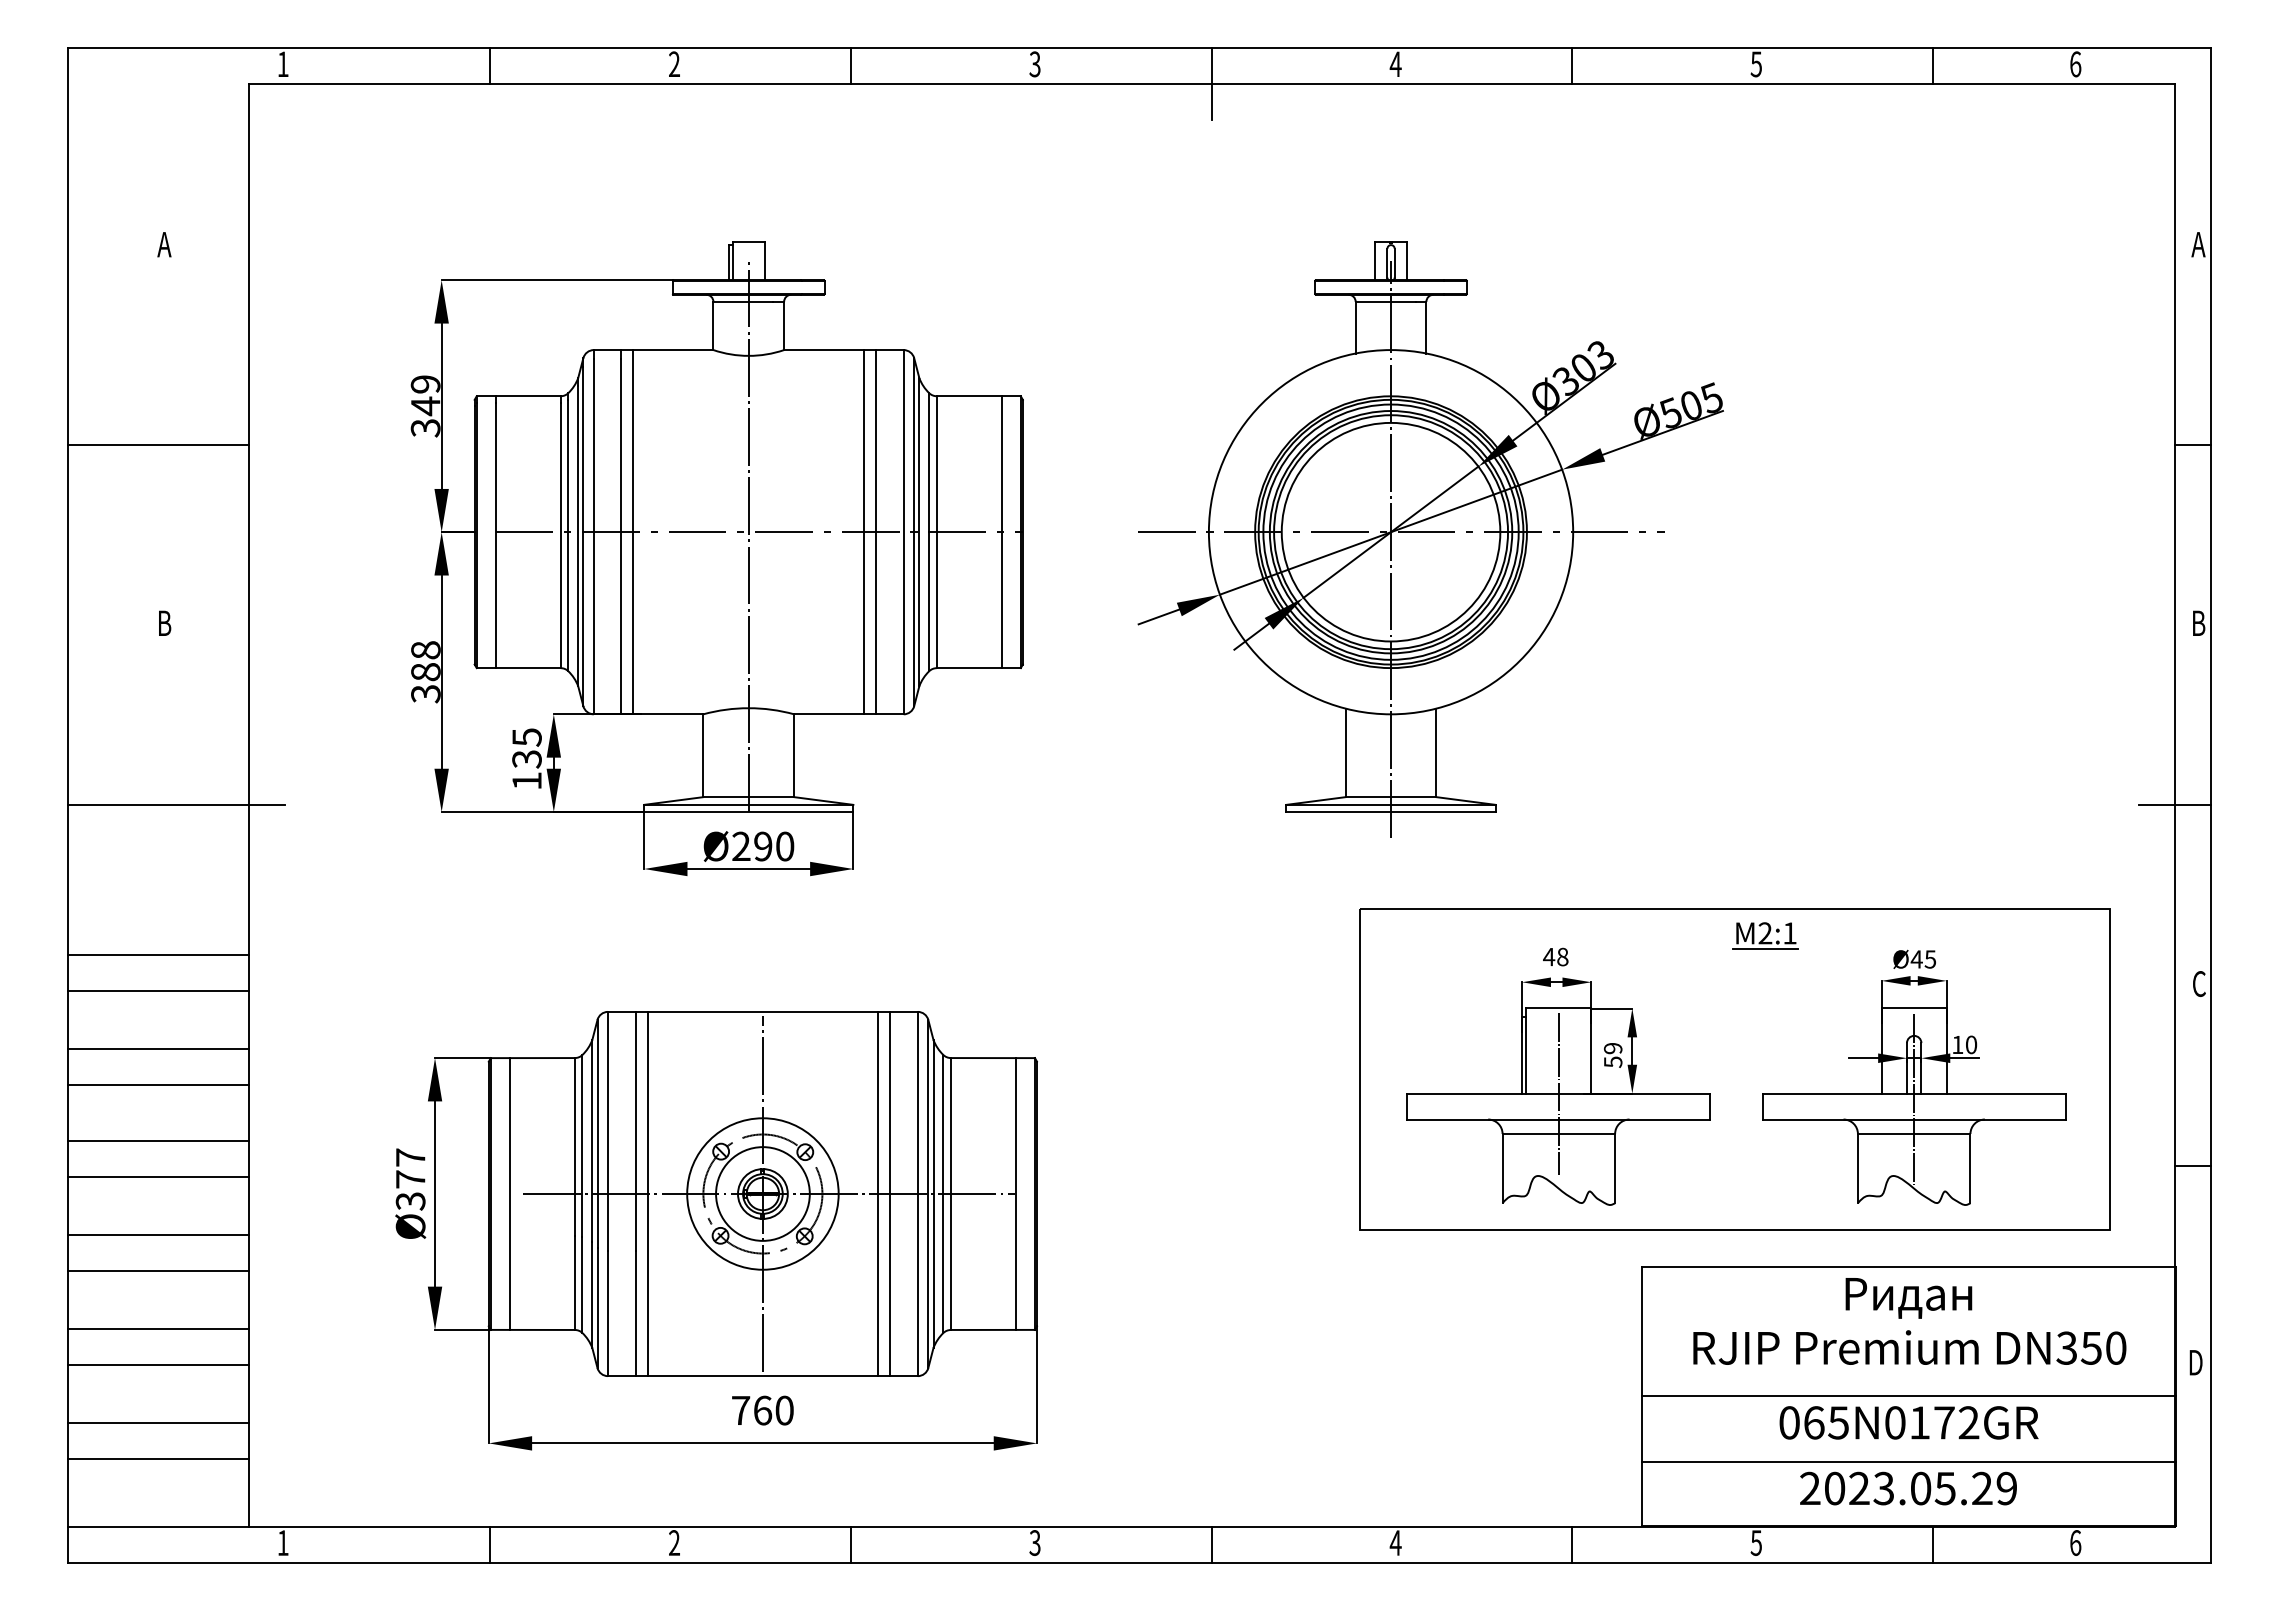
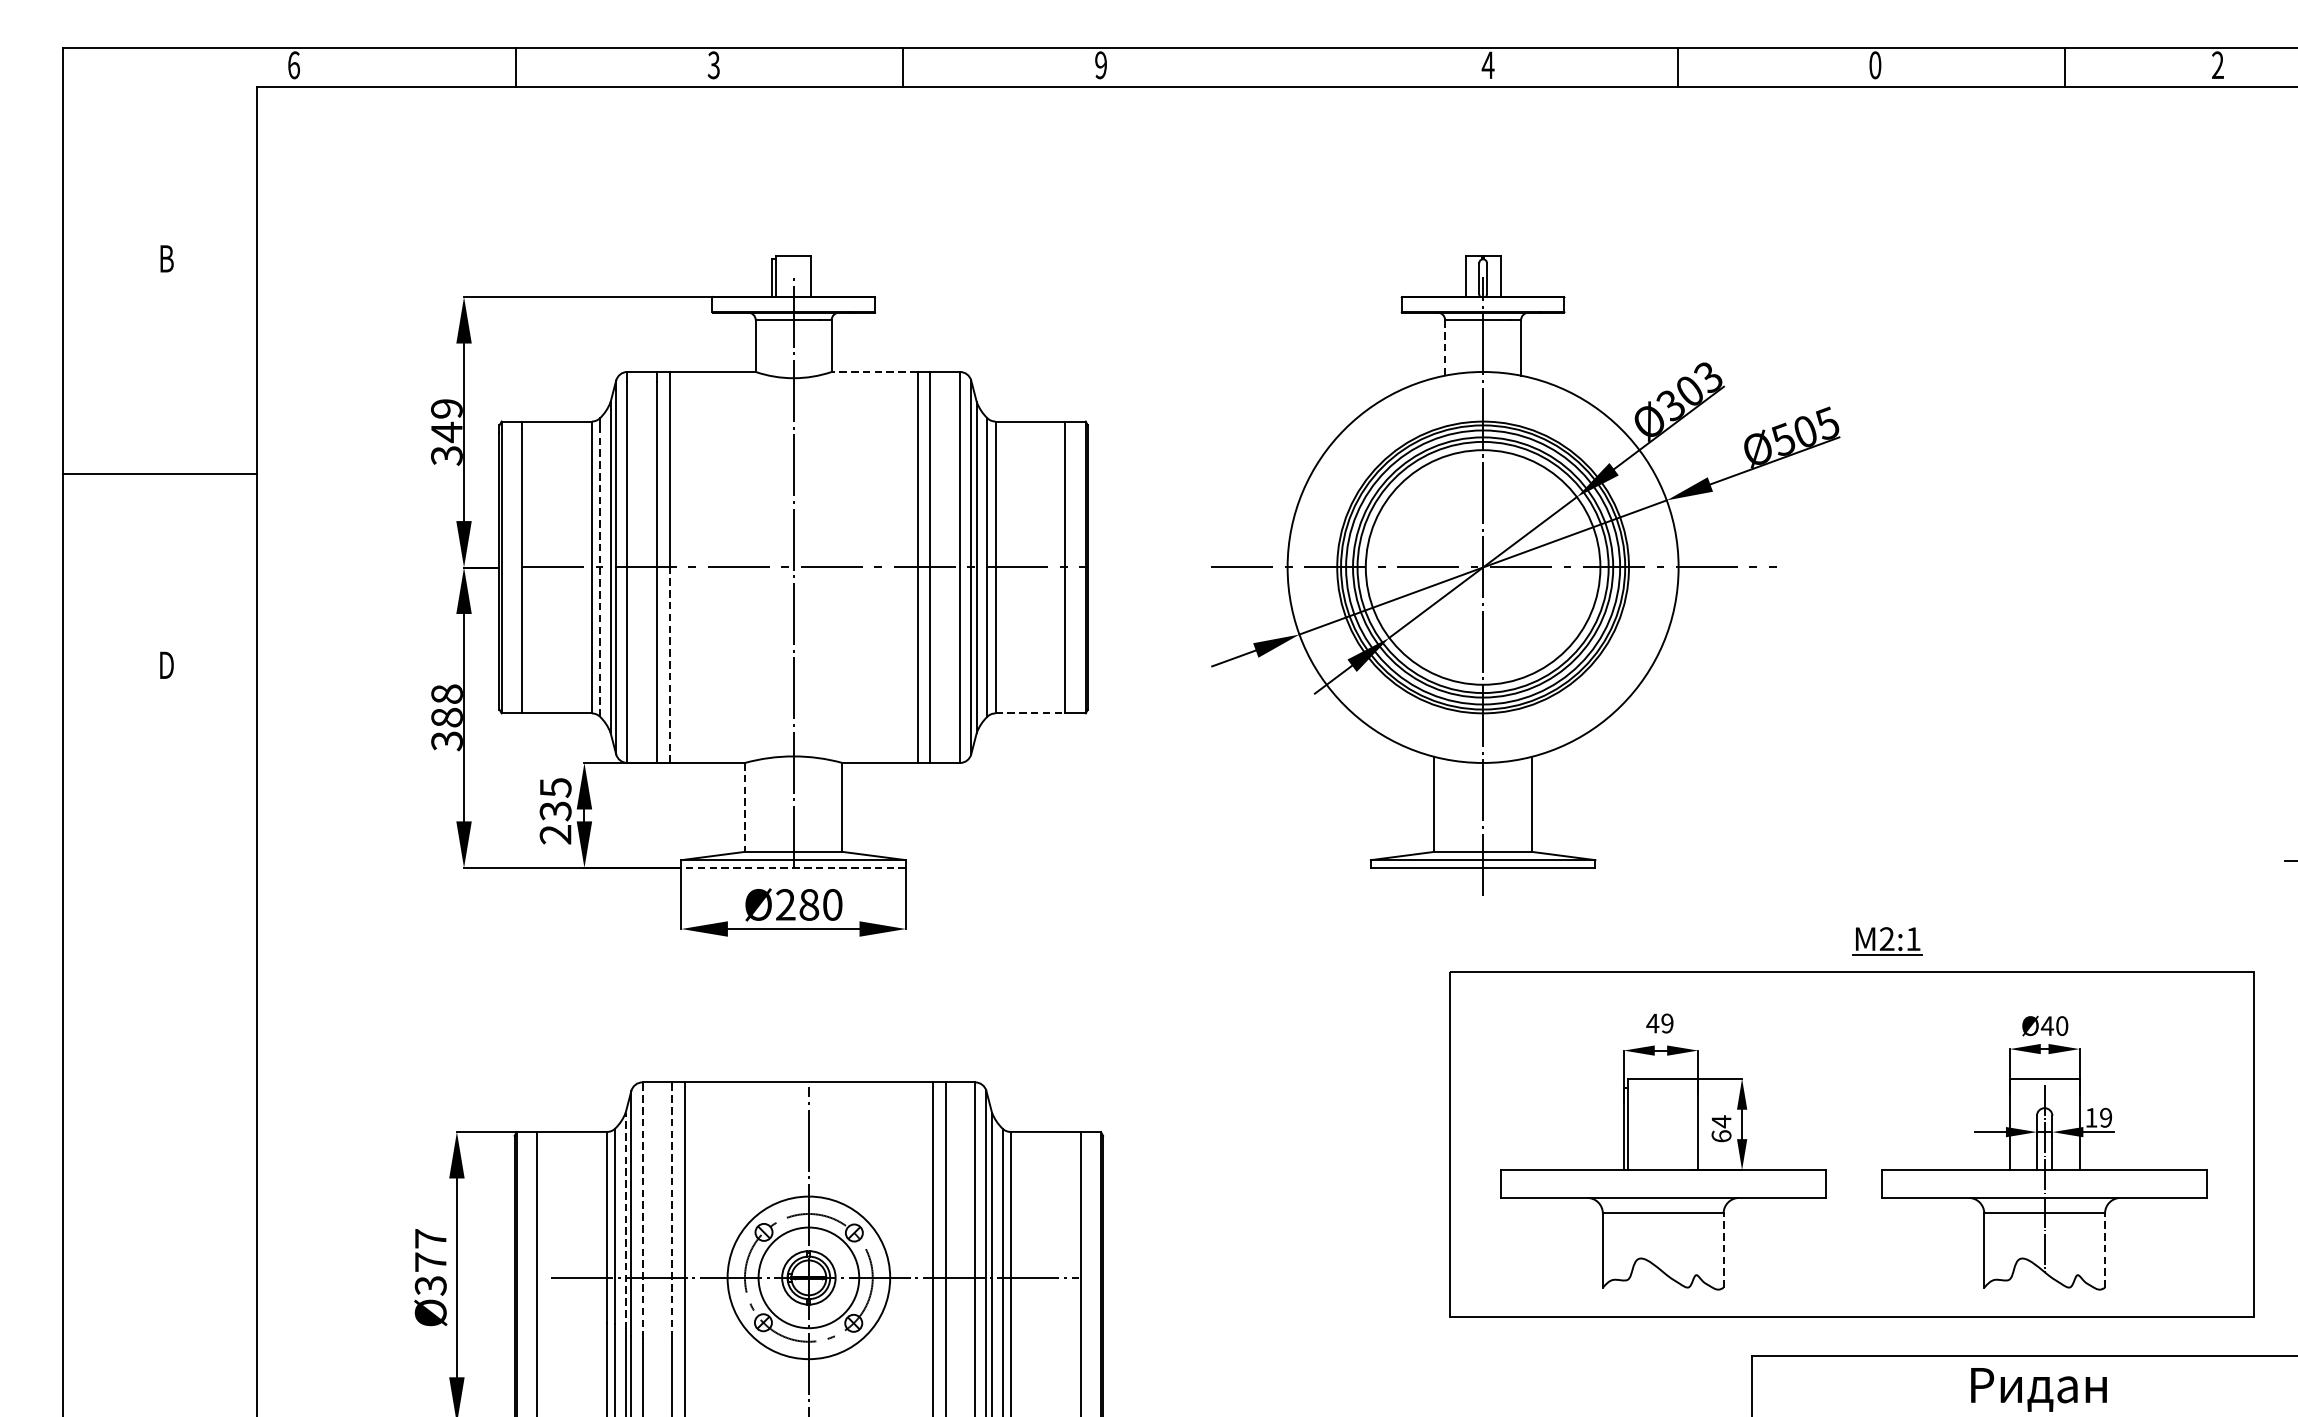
text: (283, 64) -> (294, 65), 1 -> 6
text: (673, 64) -> (712, 65), 2 -> 3
text: (1034, 64) -> (1100, 65), 3 -> 9
text: (1755, 64) -> (1874, 65), 5 -> 0
text: (2075, 64) -> (2217, 65), 6 -> 2
line: (1211, 84) -> (1290, 86), removed
text: (164, 244) -> (166, 258), A -> B
line: (1355, 327) -> (1444, 347), solid -> dashed
line: (823, 350) -> (873, 372), solid -> dashed
line: (568, 535) -> (600, 571), solid -> dashed
text: (164, 622) -> (166, 664), B -> D
line: (633, 622) -> (669, 664), solid -> dashed
line: (969, 668) -> (1030, 713), solid -> dashed
line: (703, 756) -> (745, 808), solid -> dashed
text: (526, 781) -> (555, 835), 135 -> 235
line: (176, 805) -> (179, 860), removed
line: (748, 812) -> (793, 868), solid -> dashed
text: (763, 846) -> (809, 904), 290 -> 280
part: (1765, 935) -> (1887, 941), moved
line: (158, 955) -> (160, 1021), removed
text: (1562, 956) -> (1667, 1022), 48 -> 49
text: (1930, 959) -> (2062, 1026), Ø45 -> Ø40
line: (158, 991) -> (160, 1060), removed
text: (1971, 1044) -> (2106, 1117), 10 -> 19
line: (158, 1049) -> (160, 1122), removed
text: (1613, 1054) -> (1721, 1128), 59 -> 64
line: (158, 1085) -> (160, 1161), removed
line: (1558, 1094) -> (1662, 1171), removed
line: (607, 1130) -> (642, 1209), solid -> dashed
line: (635, 1130) -> (672, 1209), solid -> dashed
line: (592, 1140) -> (625, 1220), solid -> dashed
line: (158, 1141) -> (160, 1221), removed
line: (1615, 1168) -> (1724, 1250), solid -> dashed
line: (1970, 1168) -> (2105, 1250), solid -> dashed
line: (158, 1177) -> (160, 1260), removed
line: (158, 1235) -> (160, 1322), removed
line: (158, 1271) -> (160, 1361), removed

